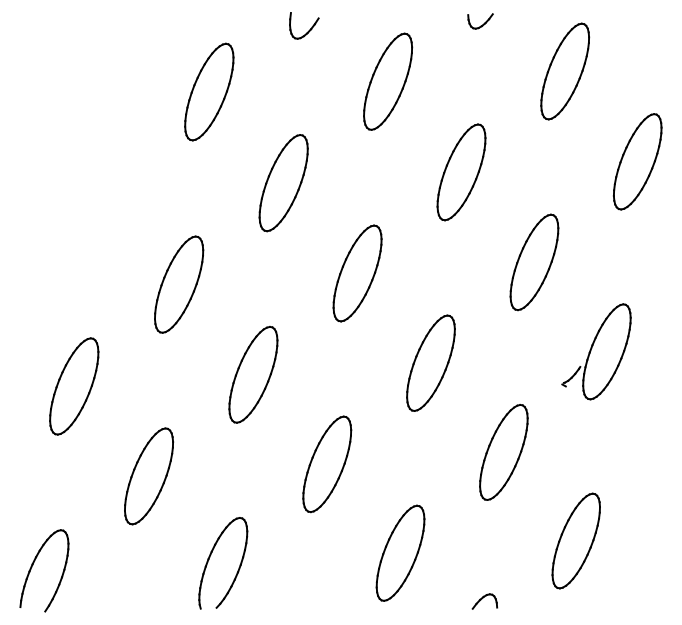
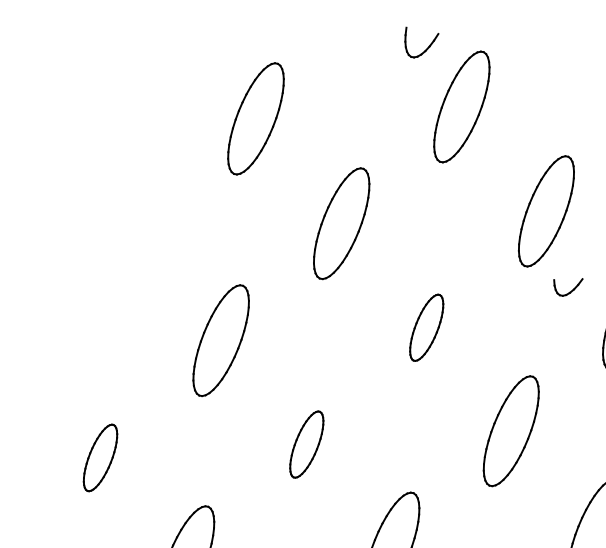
part: (480, 21) -> (568, 287), moved
part: (309, 29) -> (427, 46), moved
part: (357, 273) -> (426, 327), size x0.6
part: (253, 374) -> (306, 444), size x0.6
part: (74, 386) -> (100, 457), size x0.6

